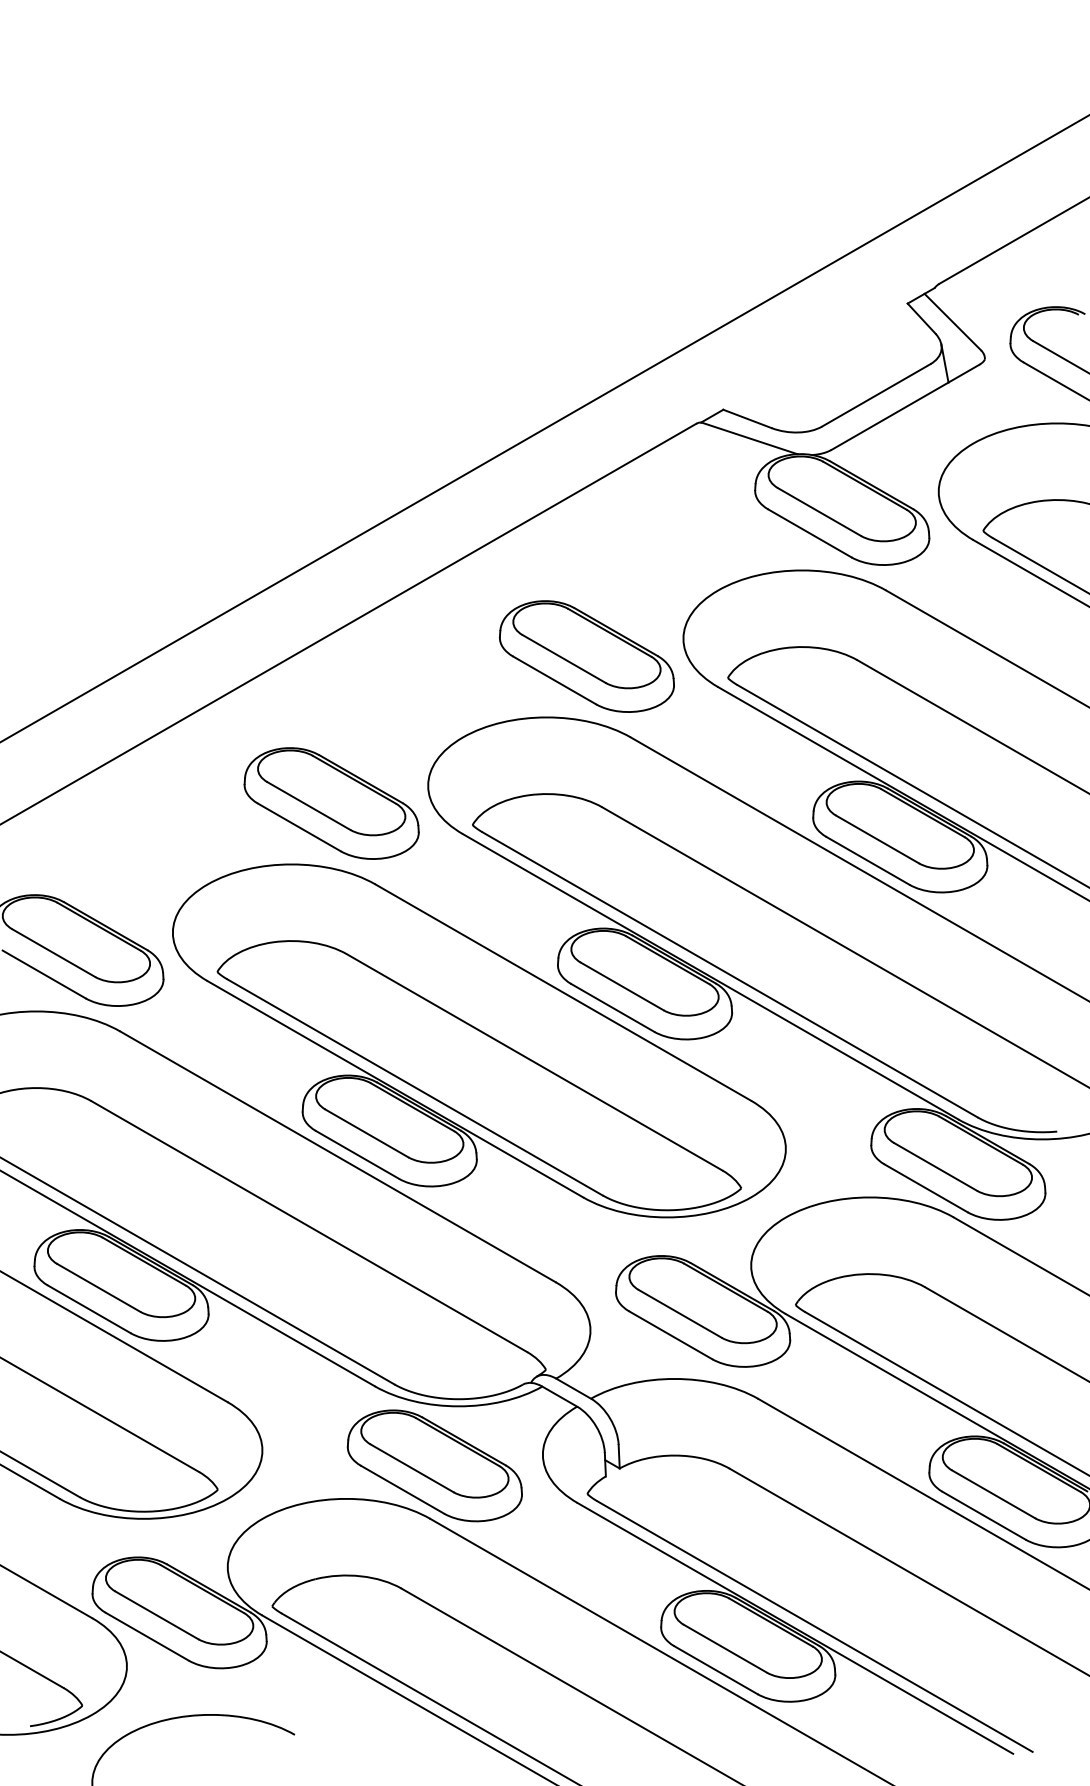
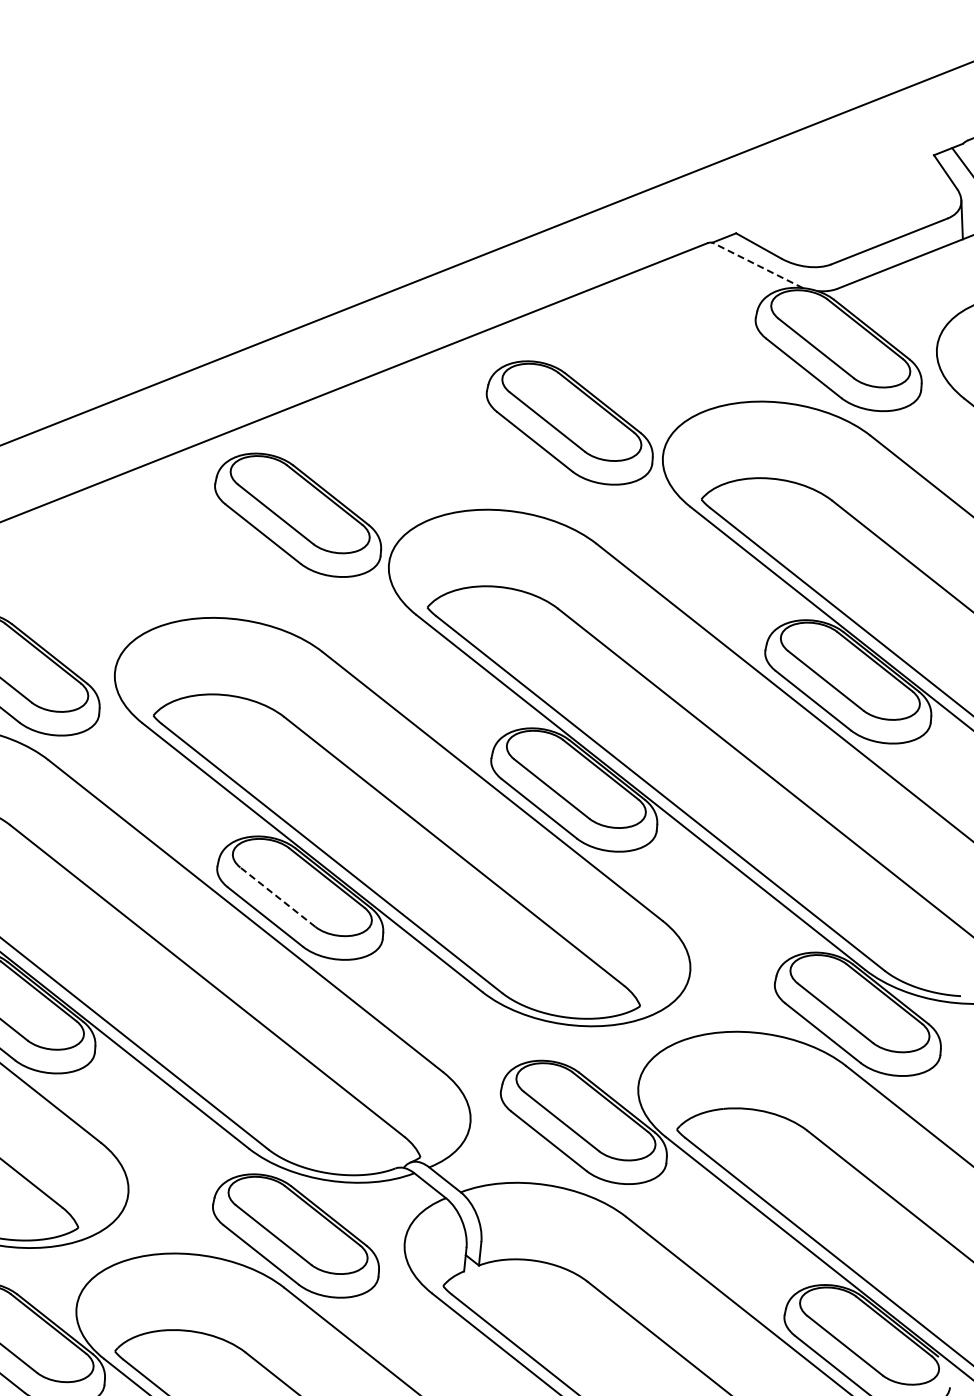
line: (749, 438) -> (757, 265), solid -> dashed
part: (586, 656) -> (569, 422), moved
part: (331, 803) -> (298, 515), moved
line: (366, 1133) -> (277, 897), solid -> dashed

